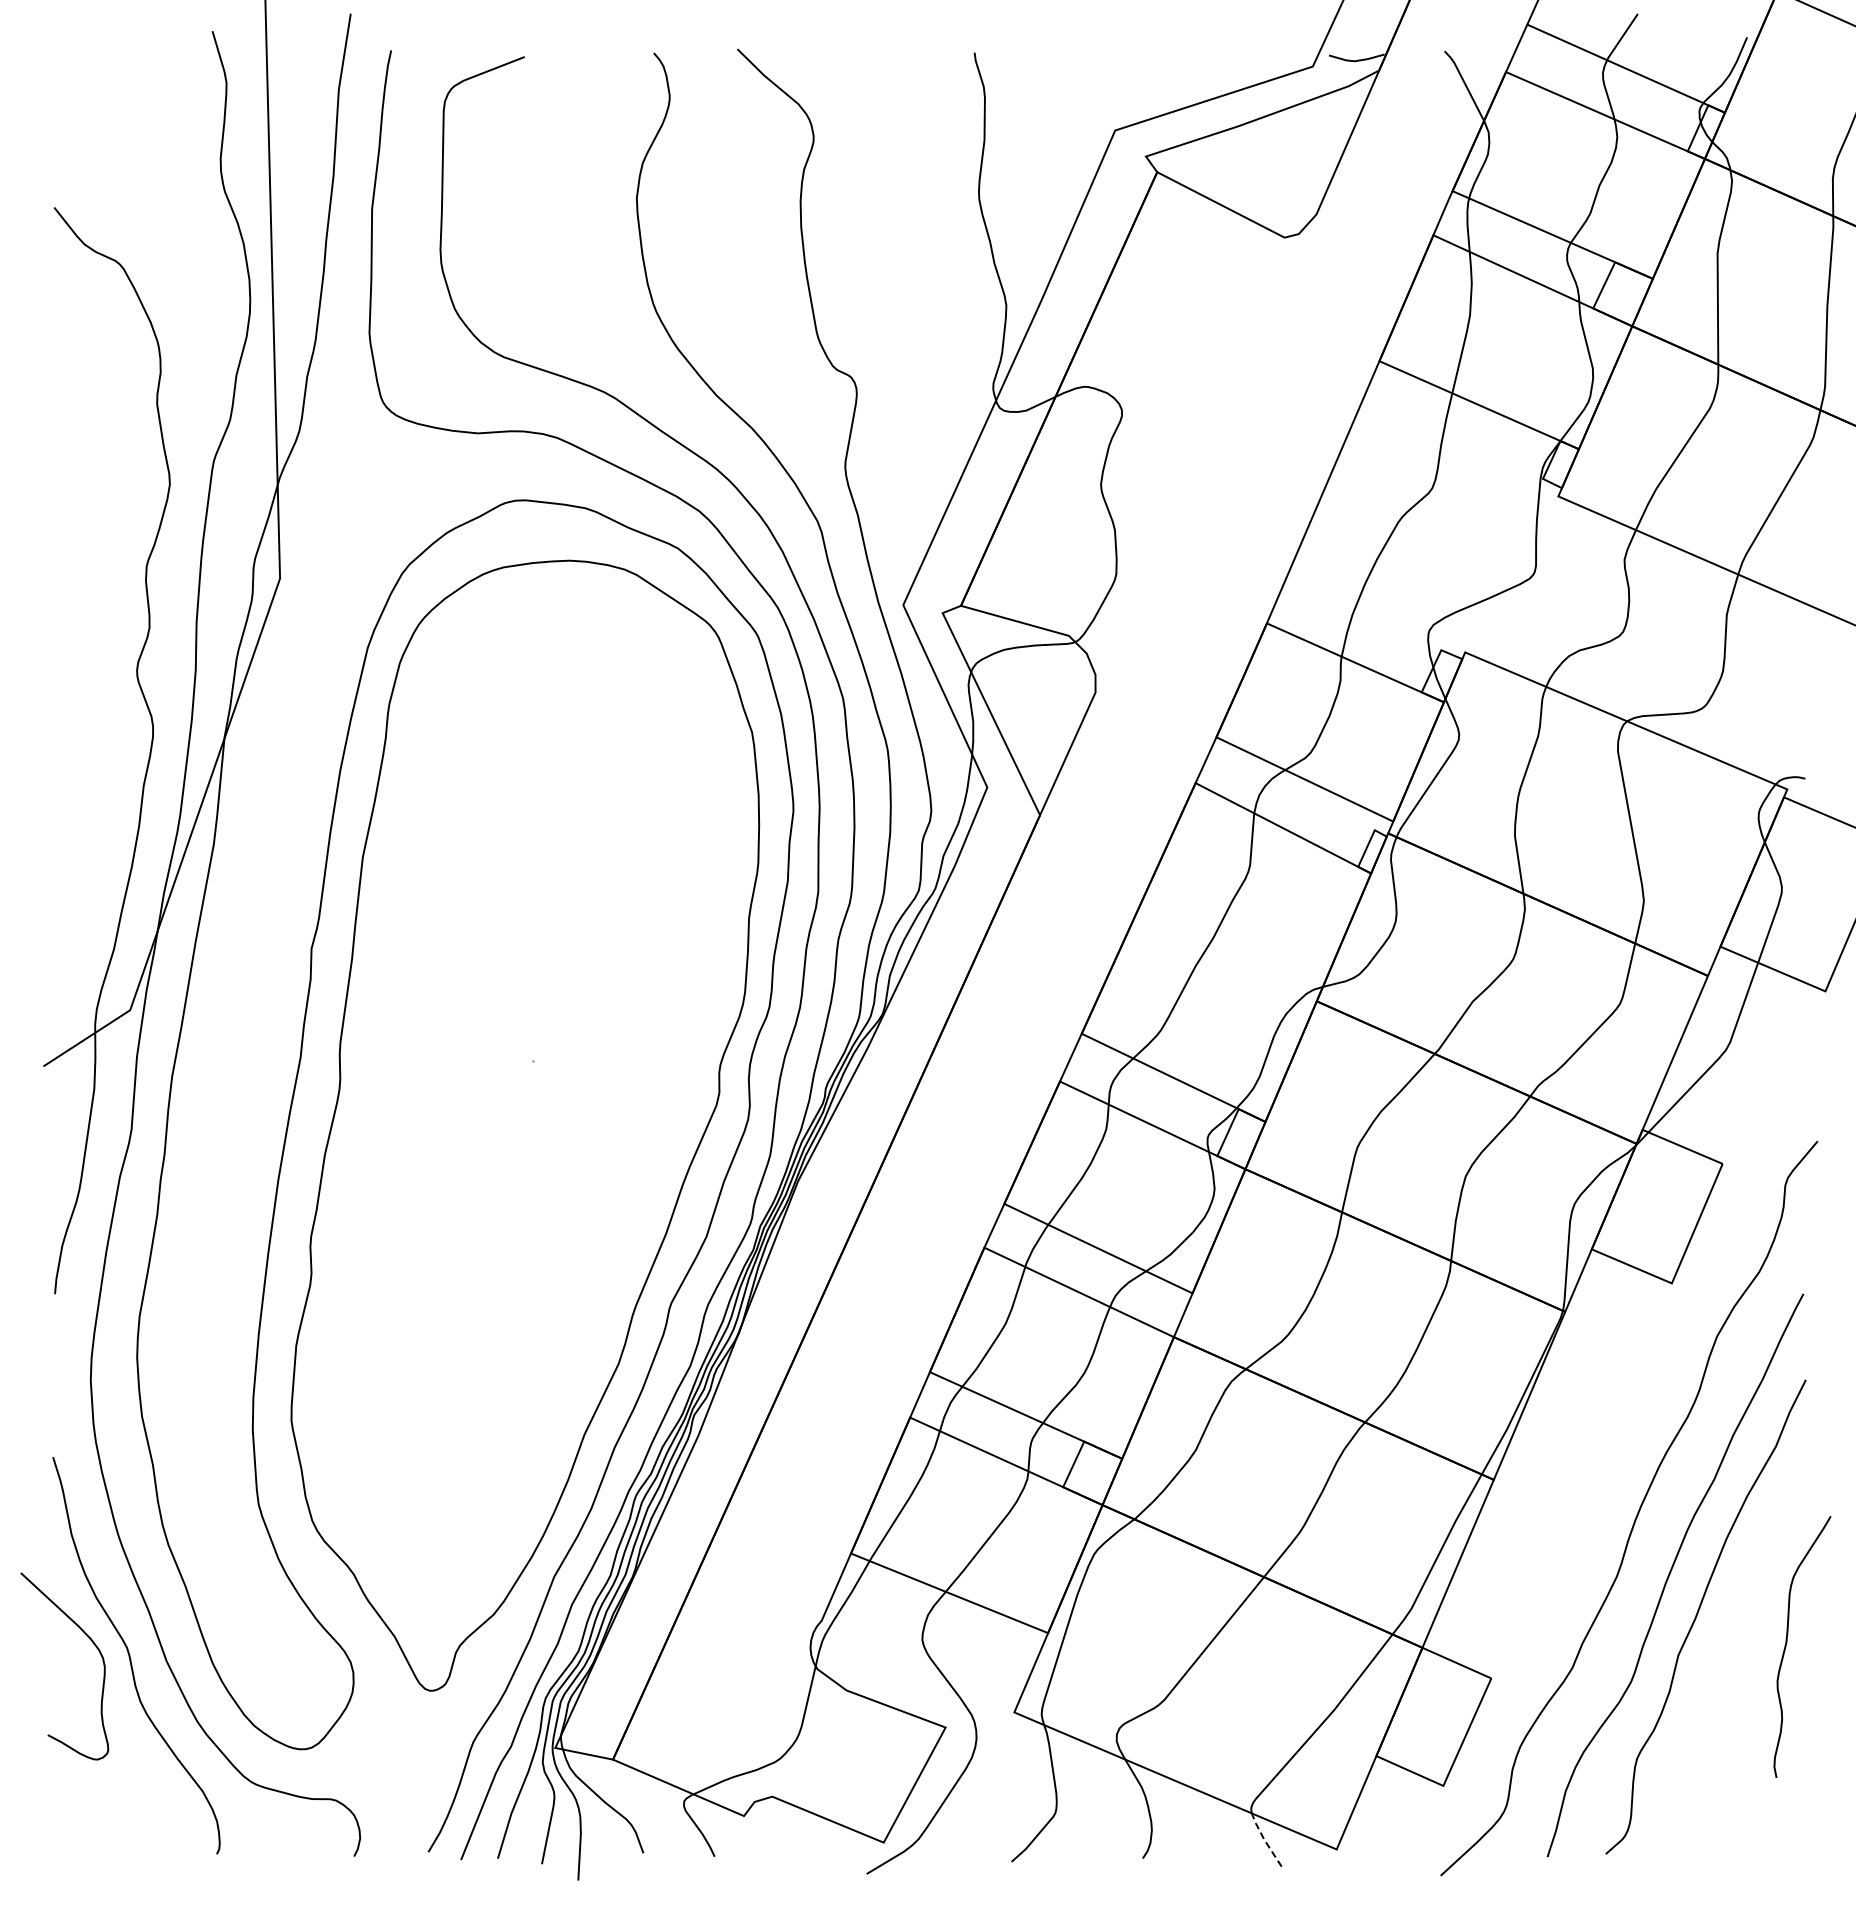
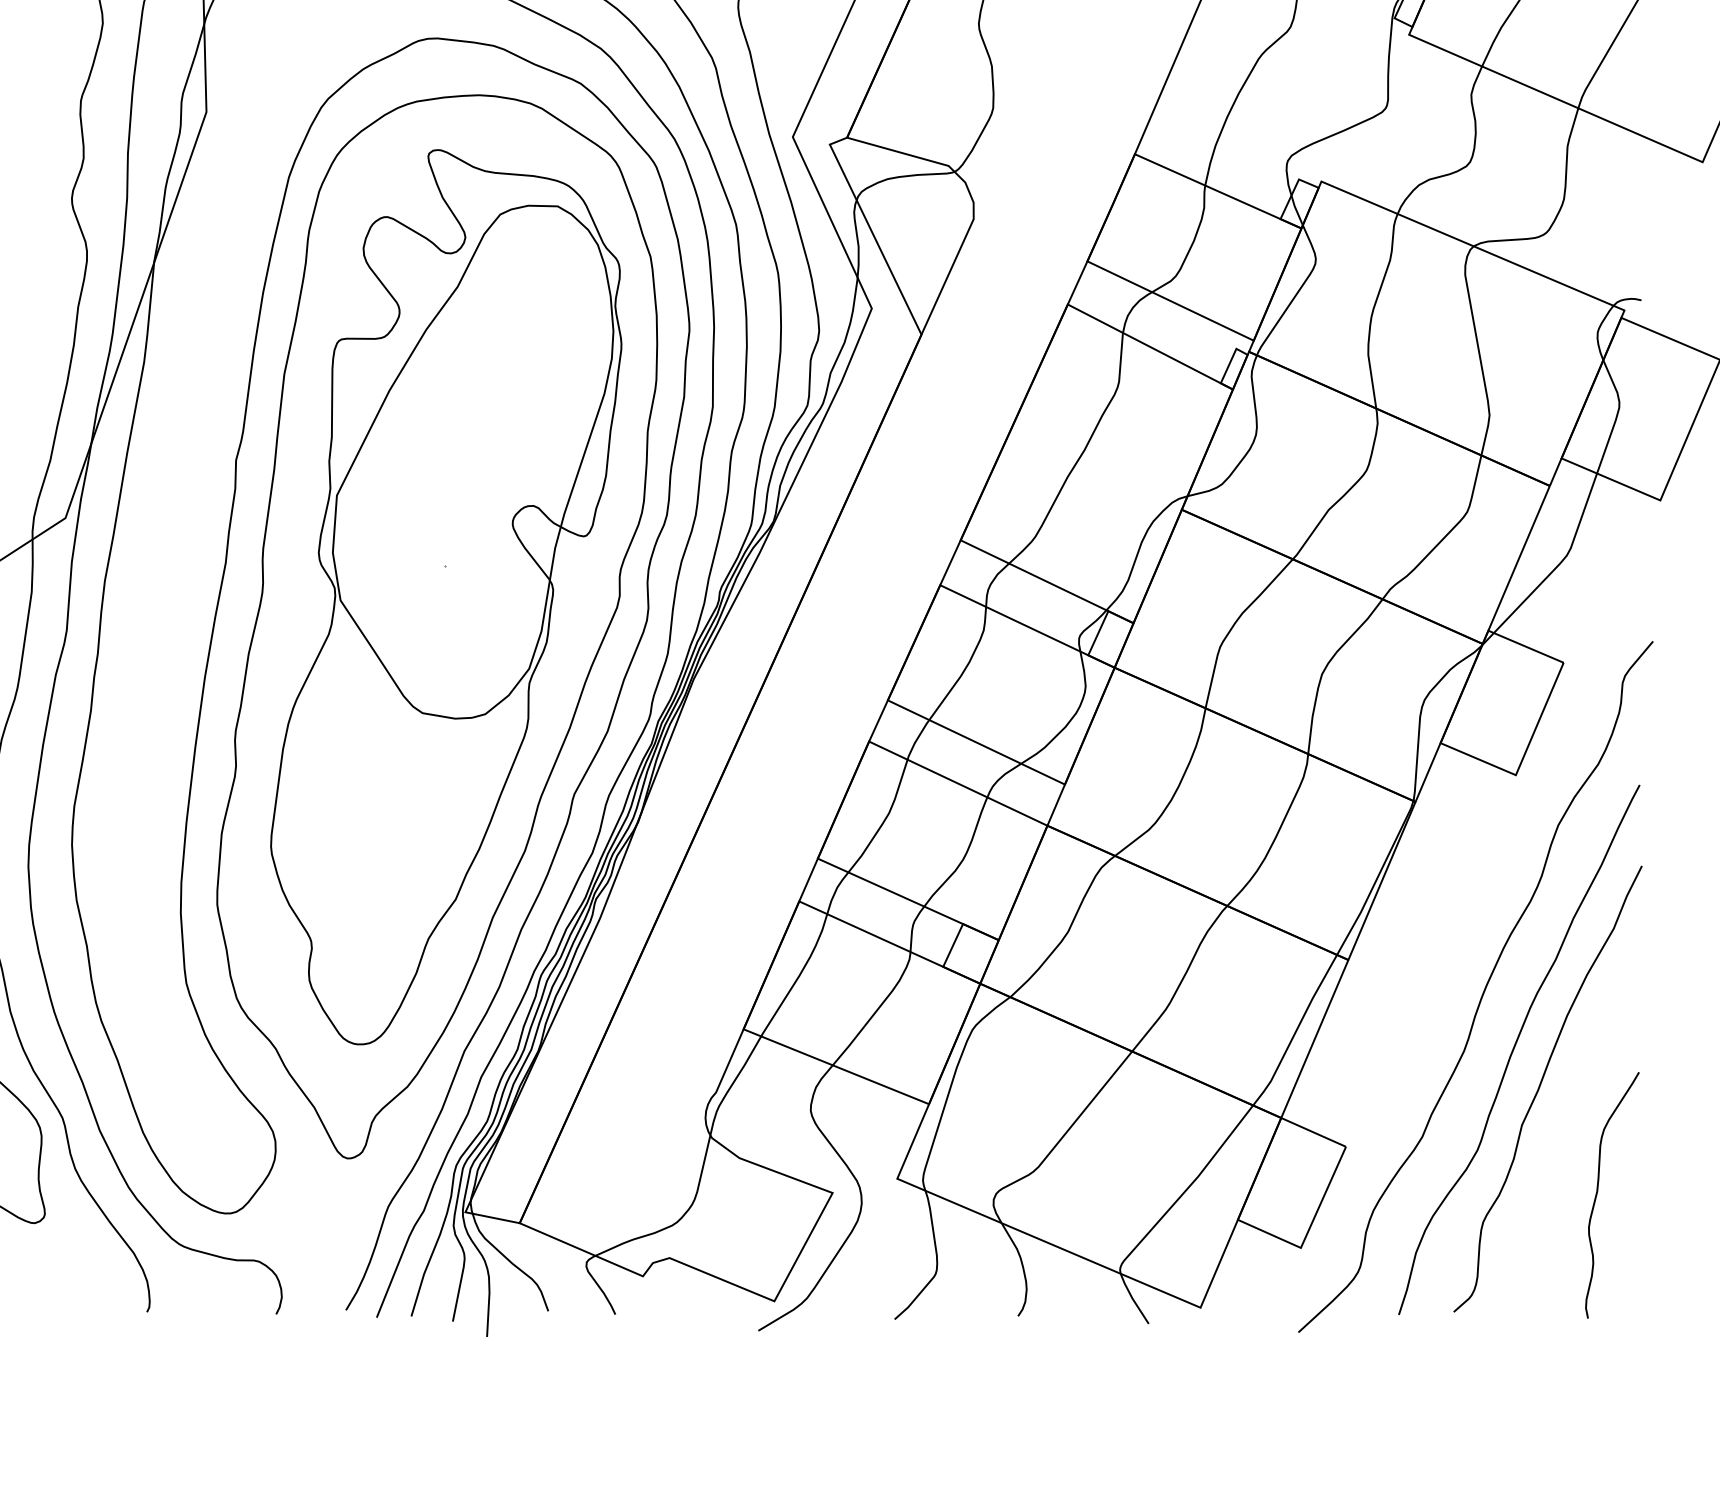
part: (534, 1094) -> (445, 597), added
curve: (1787, 1643) -> (1598, 1192), moved
line: (1264, 1839) -> (1132, 1298), dashed -> solid

